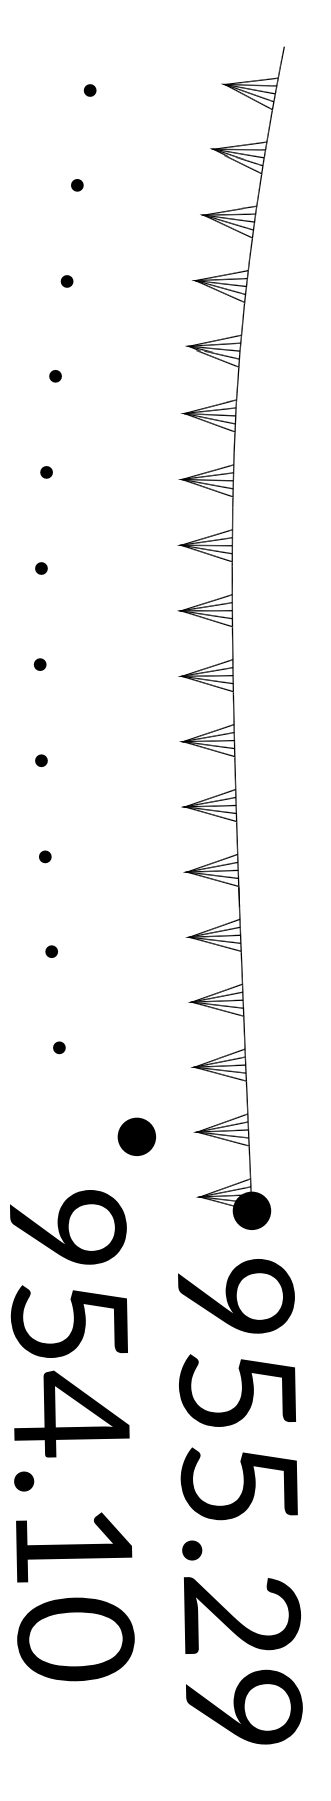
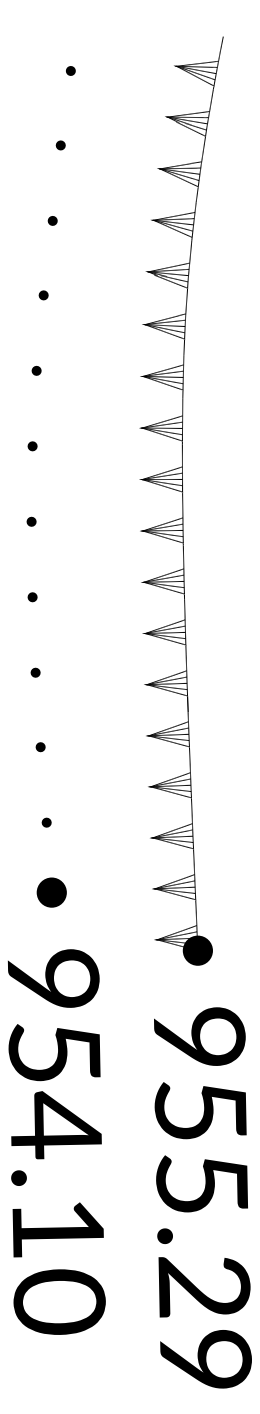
part: (136, 1136) -> (51, 892), moved
text: (72, 1435) -> (56, 1142), moved
text: (240, 1501) -> (203, 1197), moved

